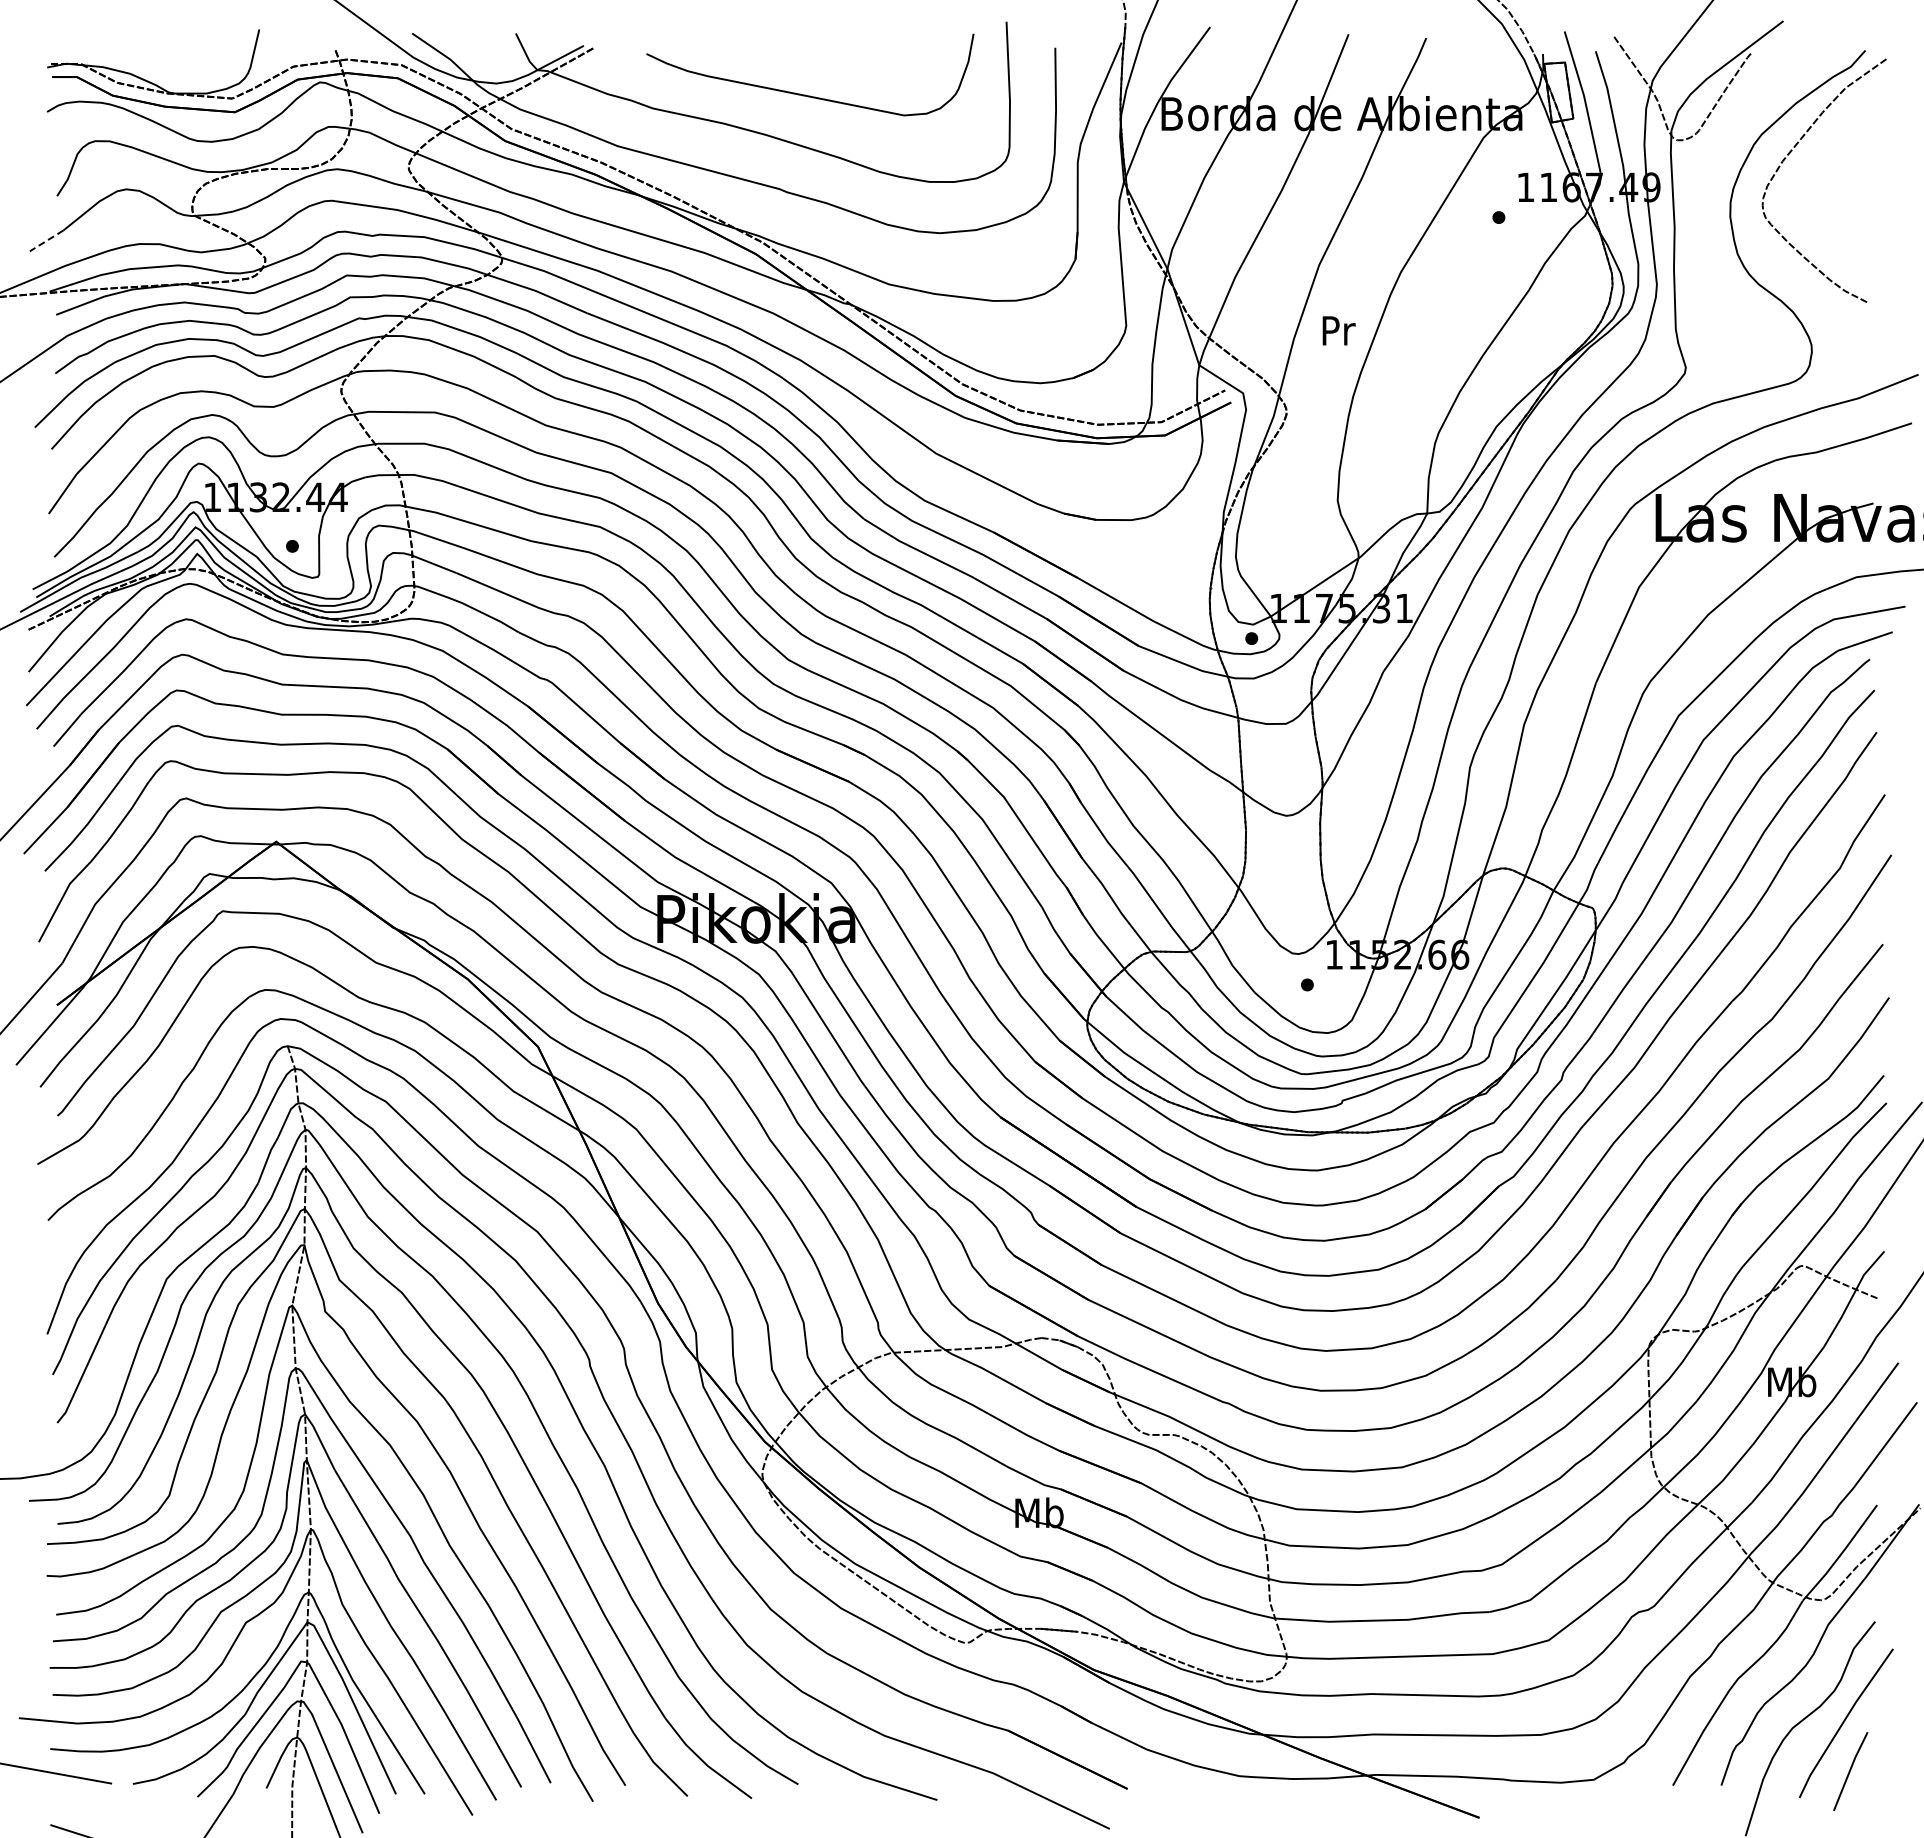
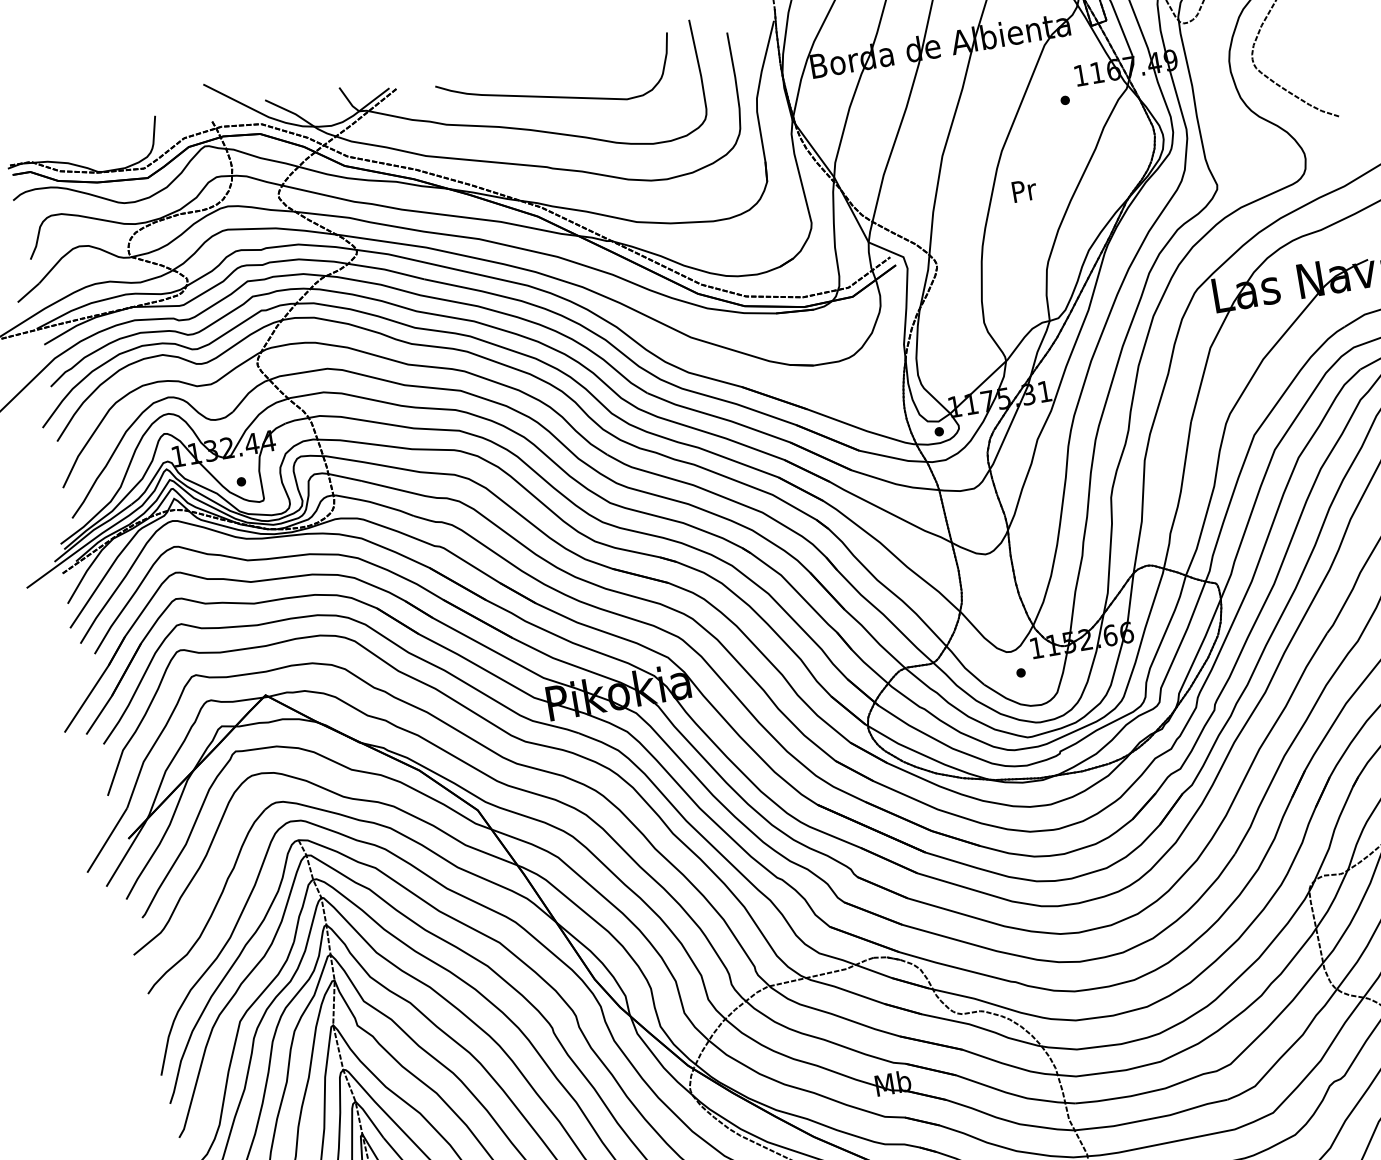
line: (46, 240) -> (28, 292), dashed -> solid
text: (1338, 330) -> (1024, 190), moved

